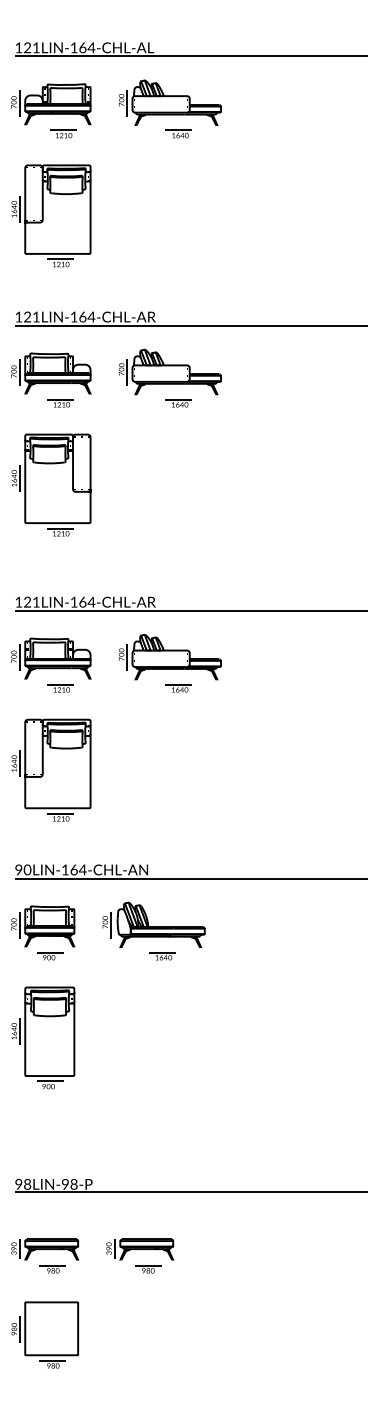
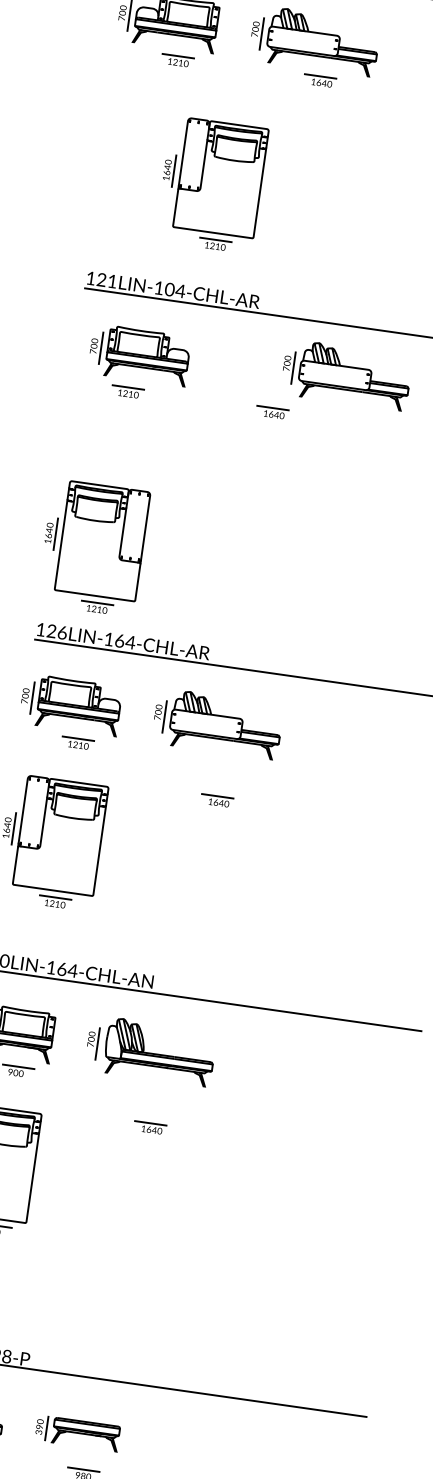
part: (51, 215) -> (212, 184), moved
text: (82, 316) -> (169, 288), 121LIN-164-CHL-AR -> 121LIN-104-CHL-AR
part: (170, 371) -> (347, 374), moved
part: (51, 373) -> (139, 355), moved
part: (51, 484) -> (93, 547), moved
text: (35, 601) -> (61, 631), 121LIN-164-CHL-AR -> 126LIN-164-CHL-AR
part: (178, 688) -> (217, 800), moved
part: (162, 956) -> (150, 1128), moved
part: (140, 1249) -> (78, 1433), moved

